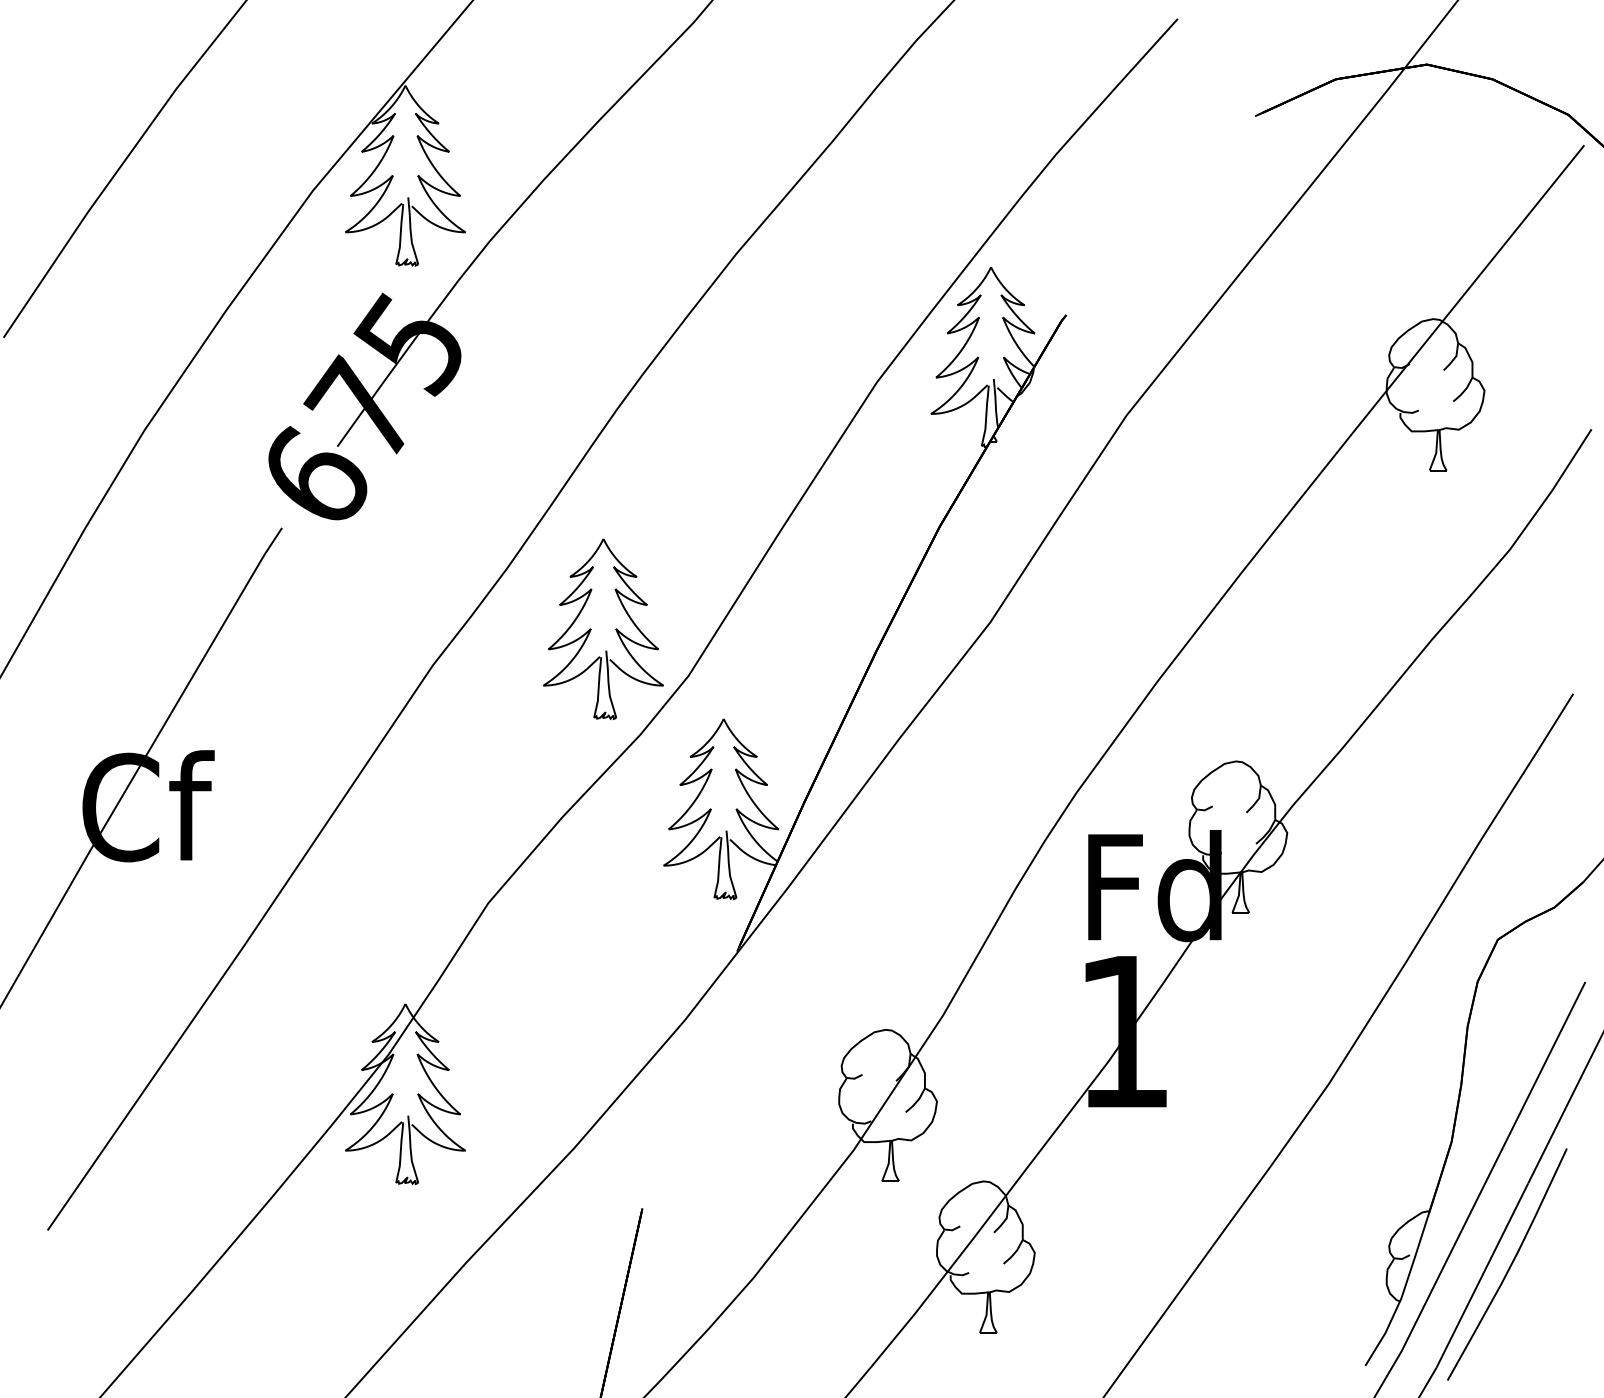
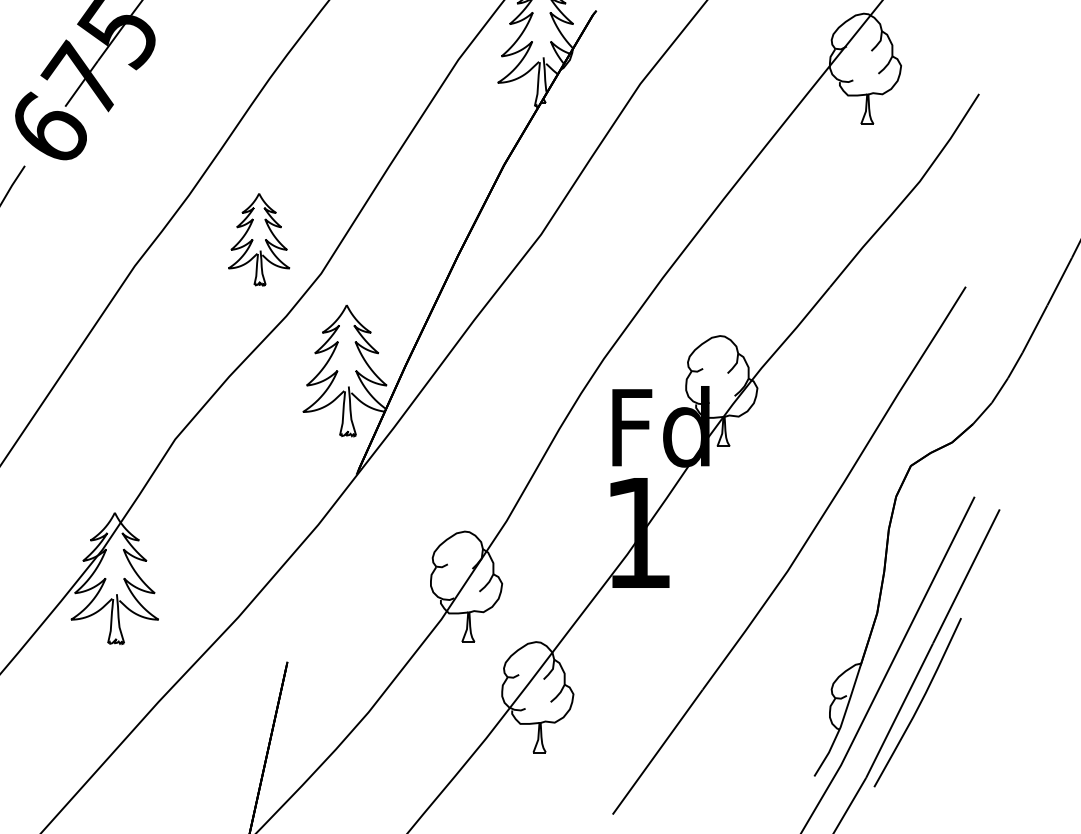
part: (603, 628) -> (259, 239), size x0.7

